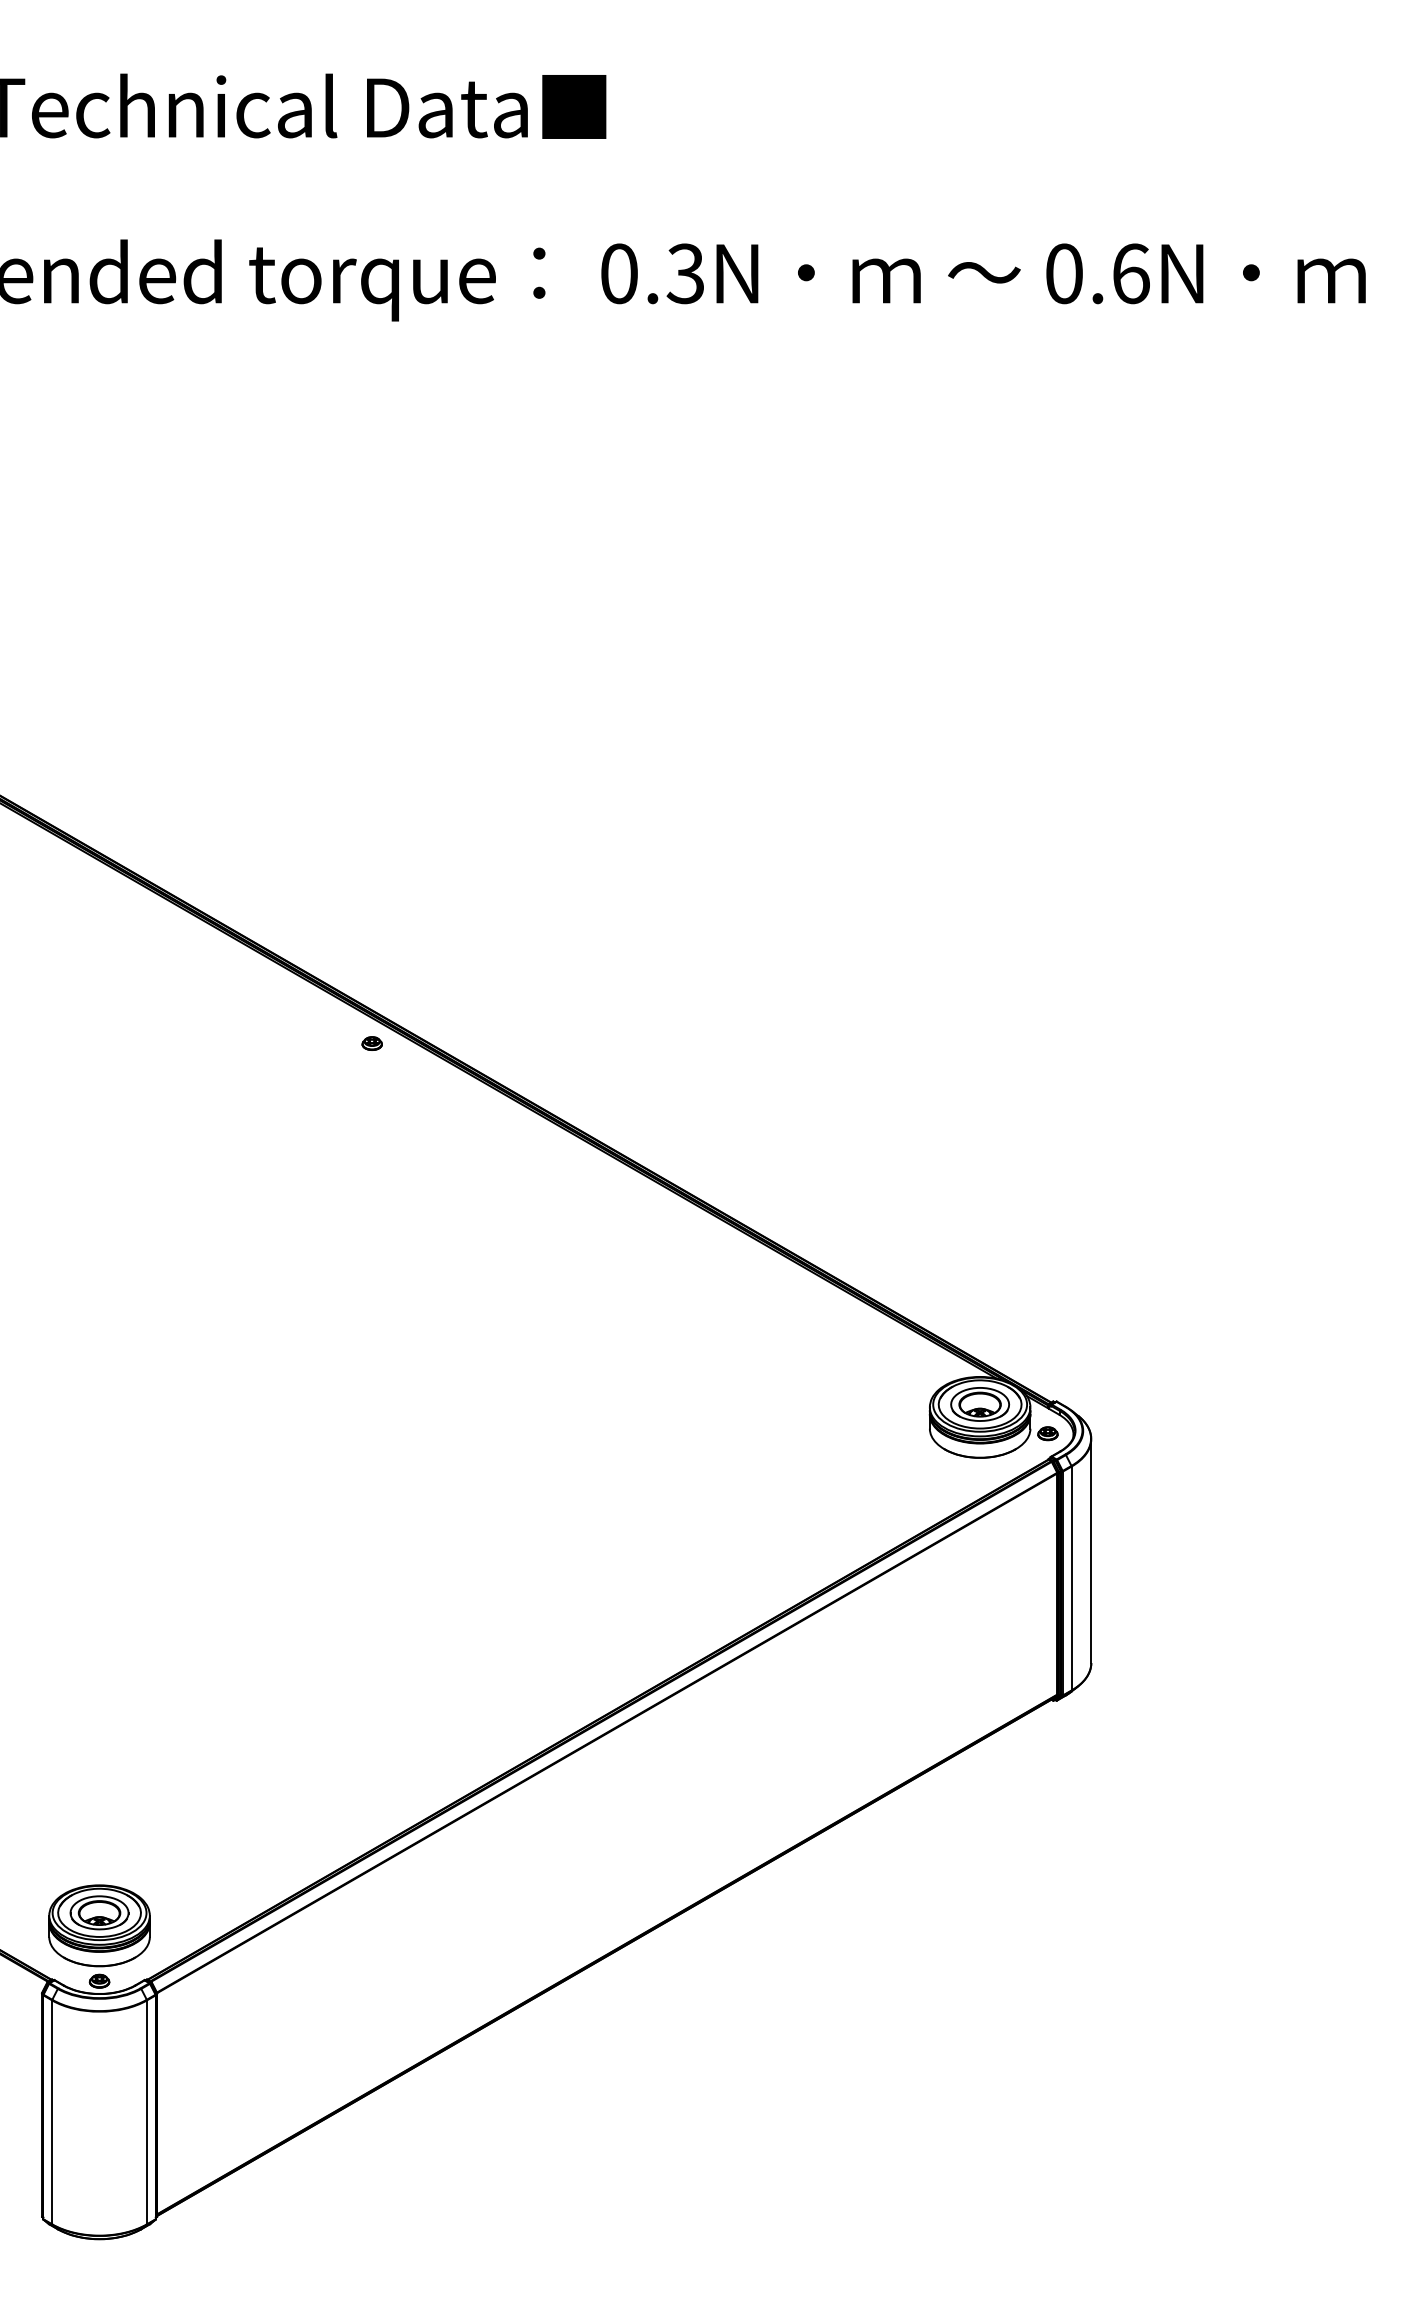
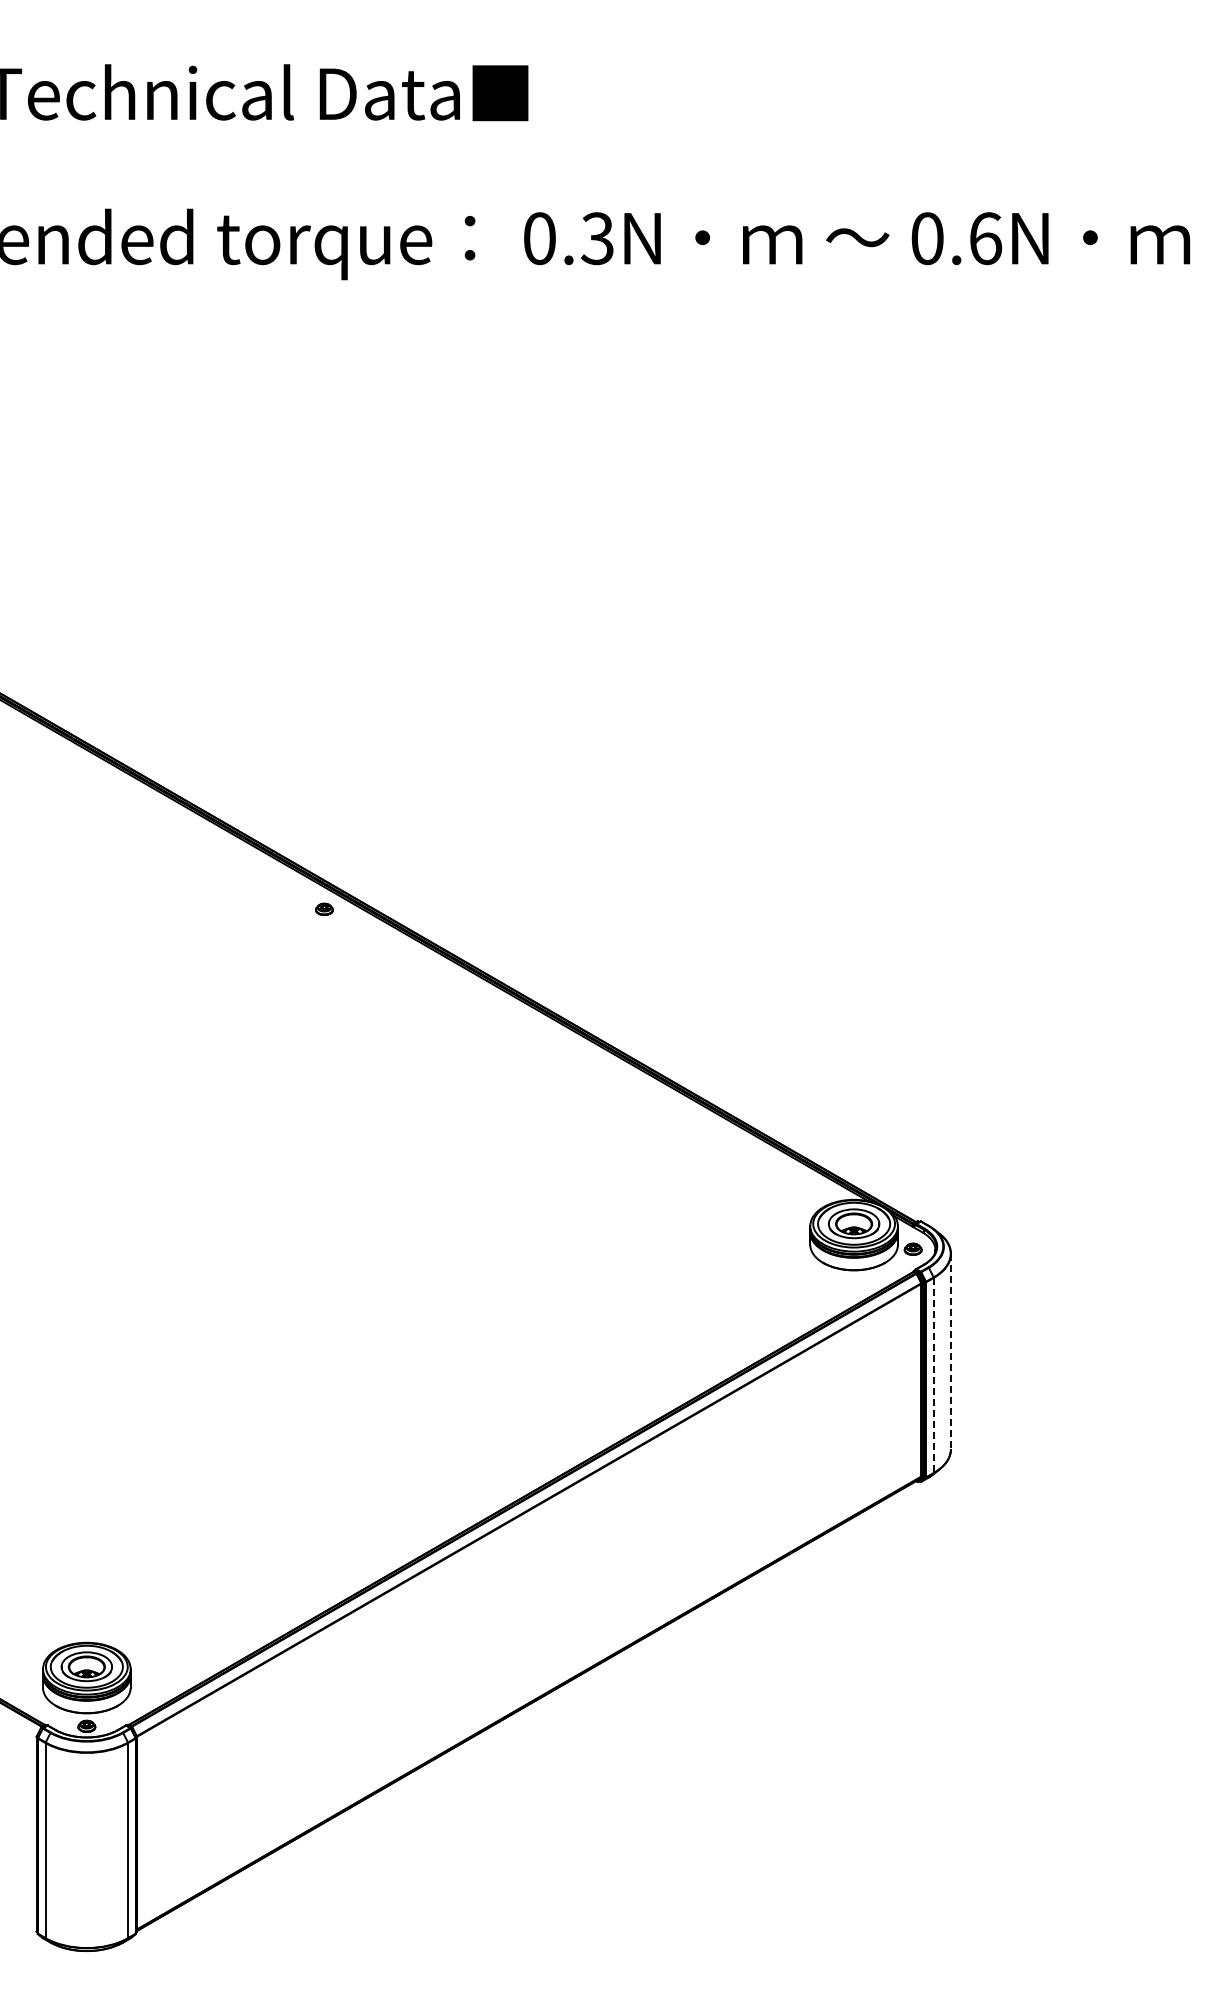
line: (1090, 1551) -> (950, 1351), solid -> dashed
line: (1071, 1578) -> (933, 1375), solid -> dashed

